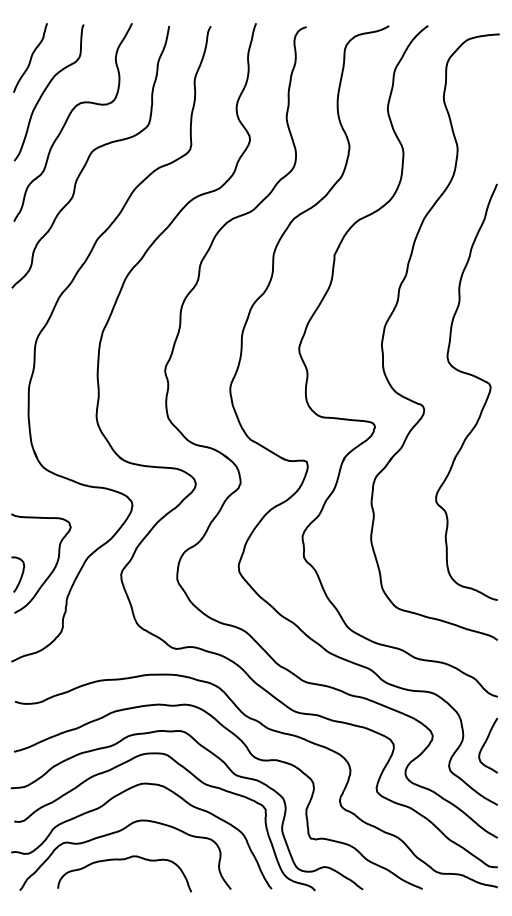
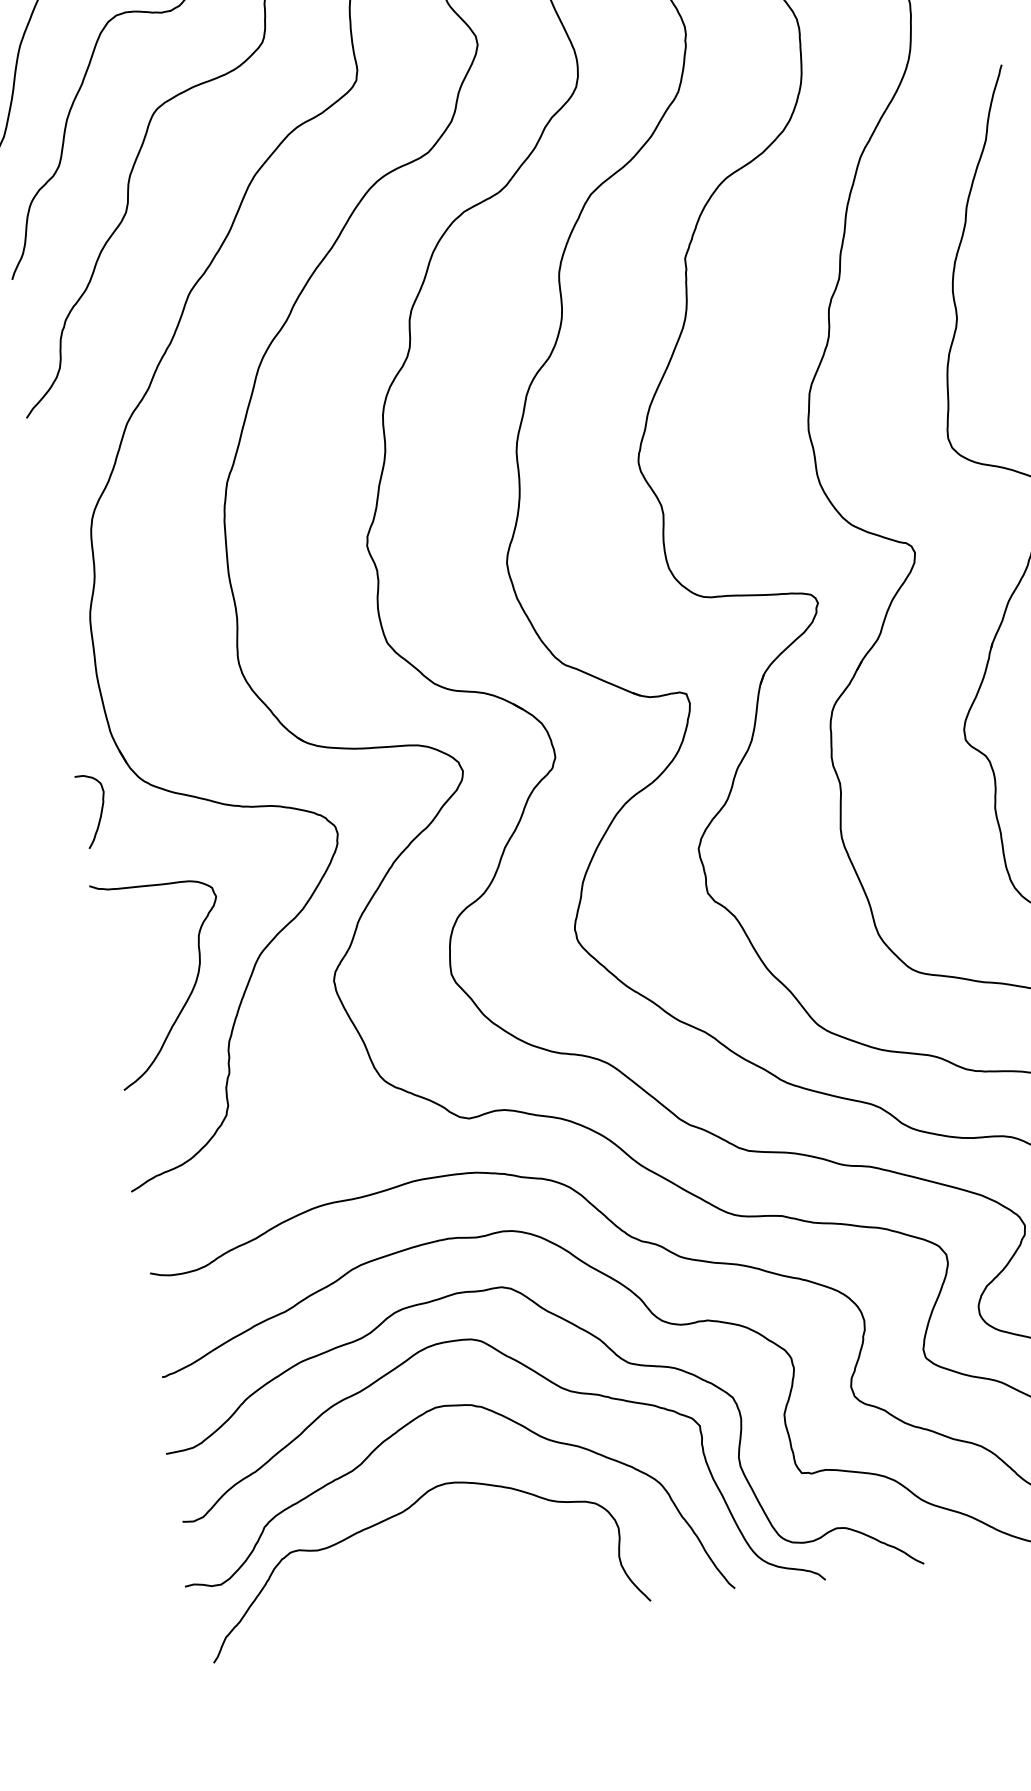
curve: (20, 576) -> (98, 813), moved
curve: (124, 860) -> (421, 1571), removed

